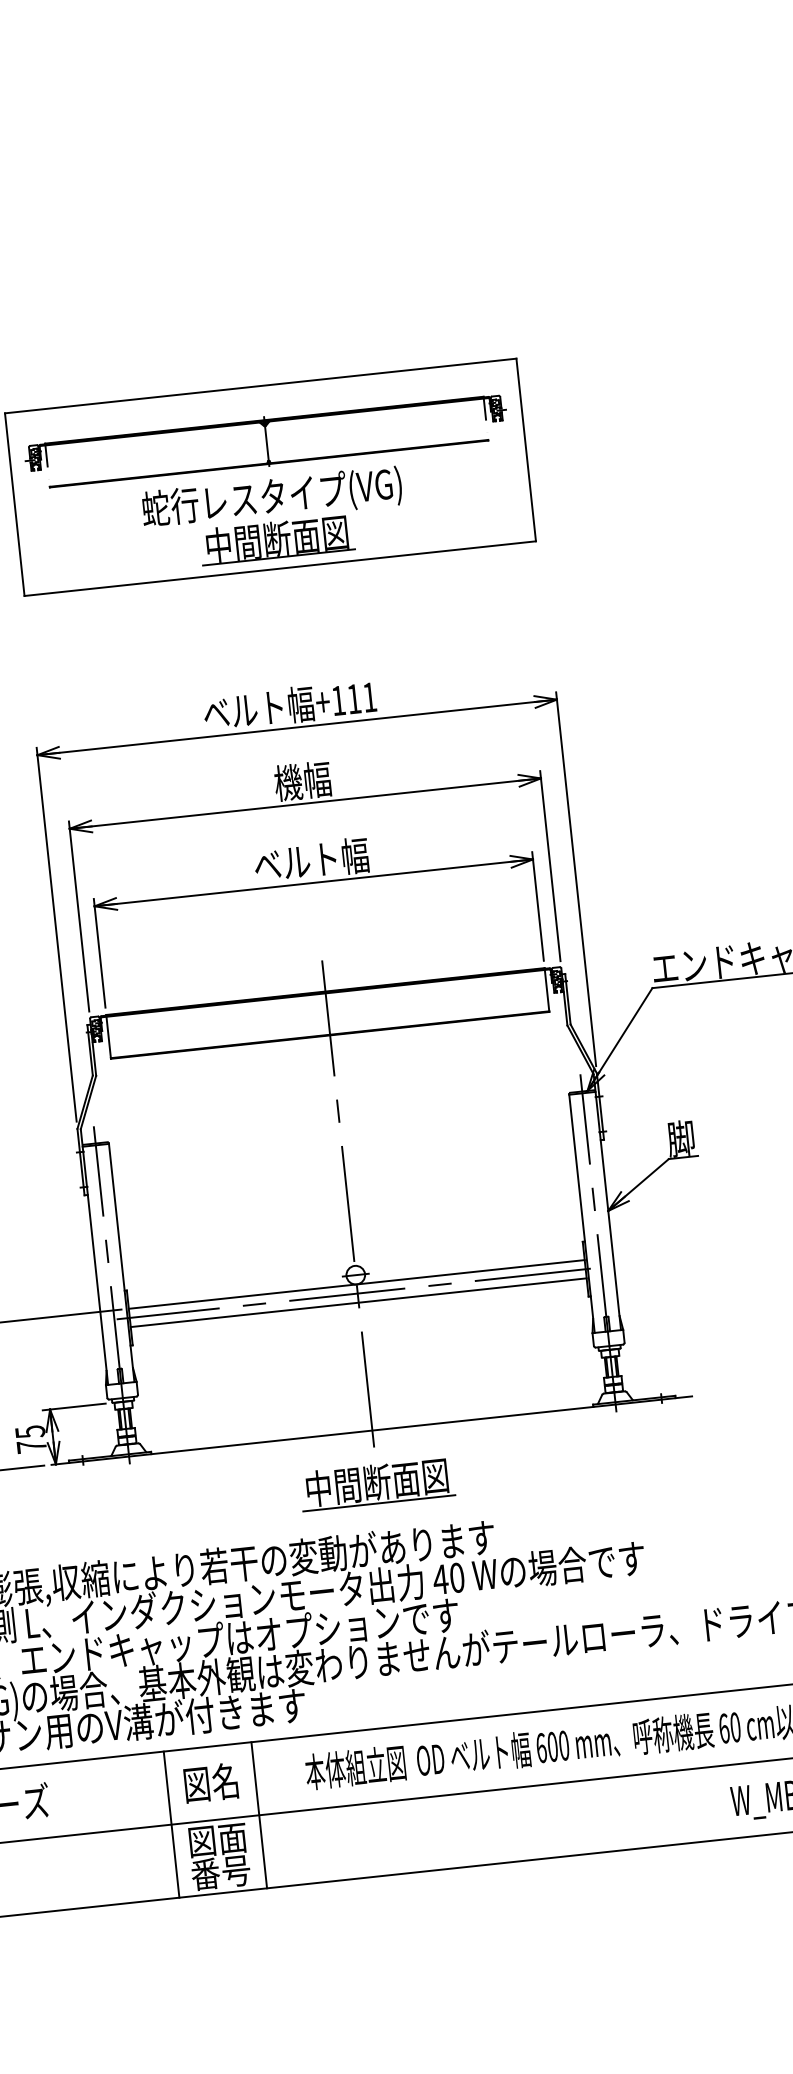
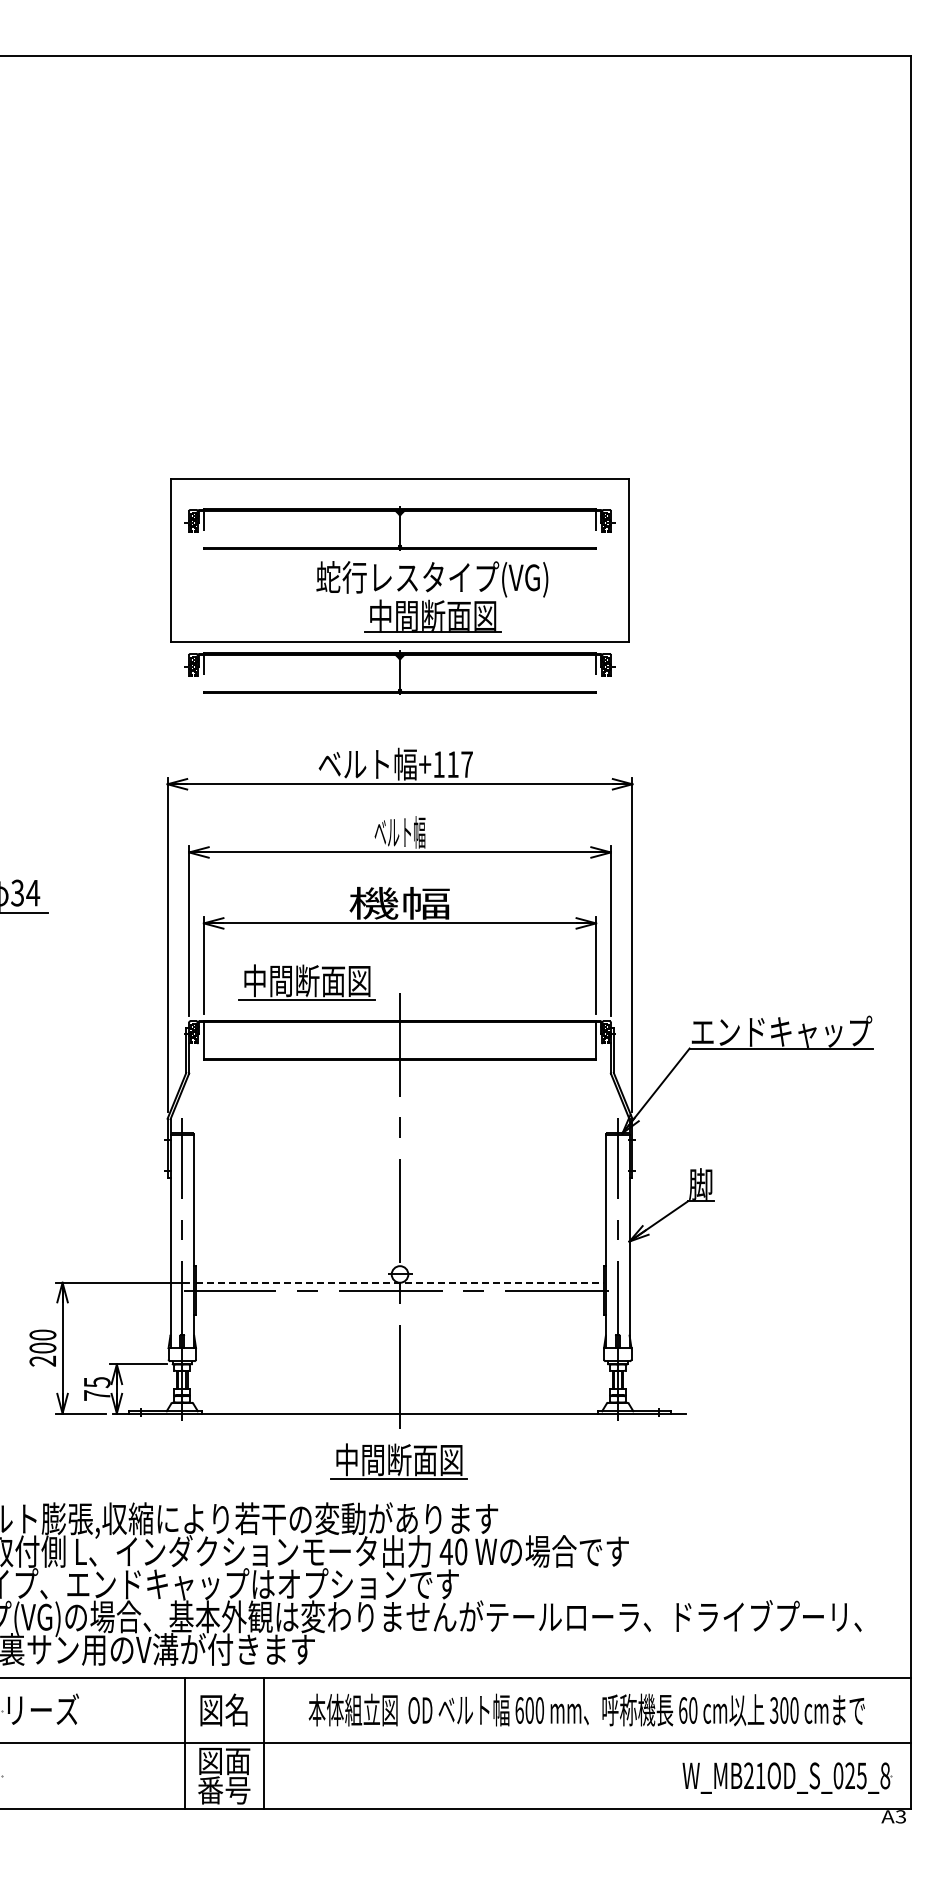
part: (274, 517) -> (432, 596), moved
part: (283, 602) -> (399, 672), added
text: (369, 697) -> (466, 764), +111 -> +117
text: (302, 781) -> (399, 832), 機幅 -> ベルト幅
text: (310, 859) -> (399, 902), ベルト幅 -> 機幅
part: (216, 960) -> (306, 982), added
line: (357, 1284) -> (400, 1282), solid -> dashed
line: (359, 1303) -> (400, 1299), removed

